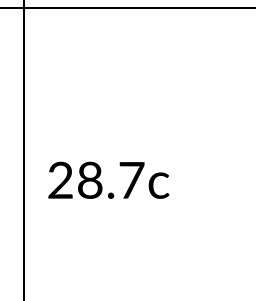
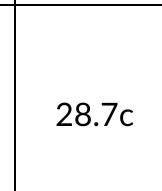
text: (108, 180) -> (94, 114), moved

